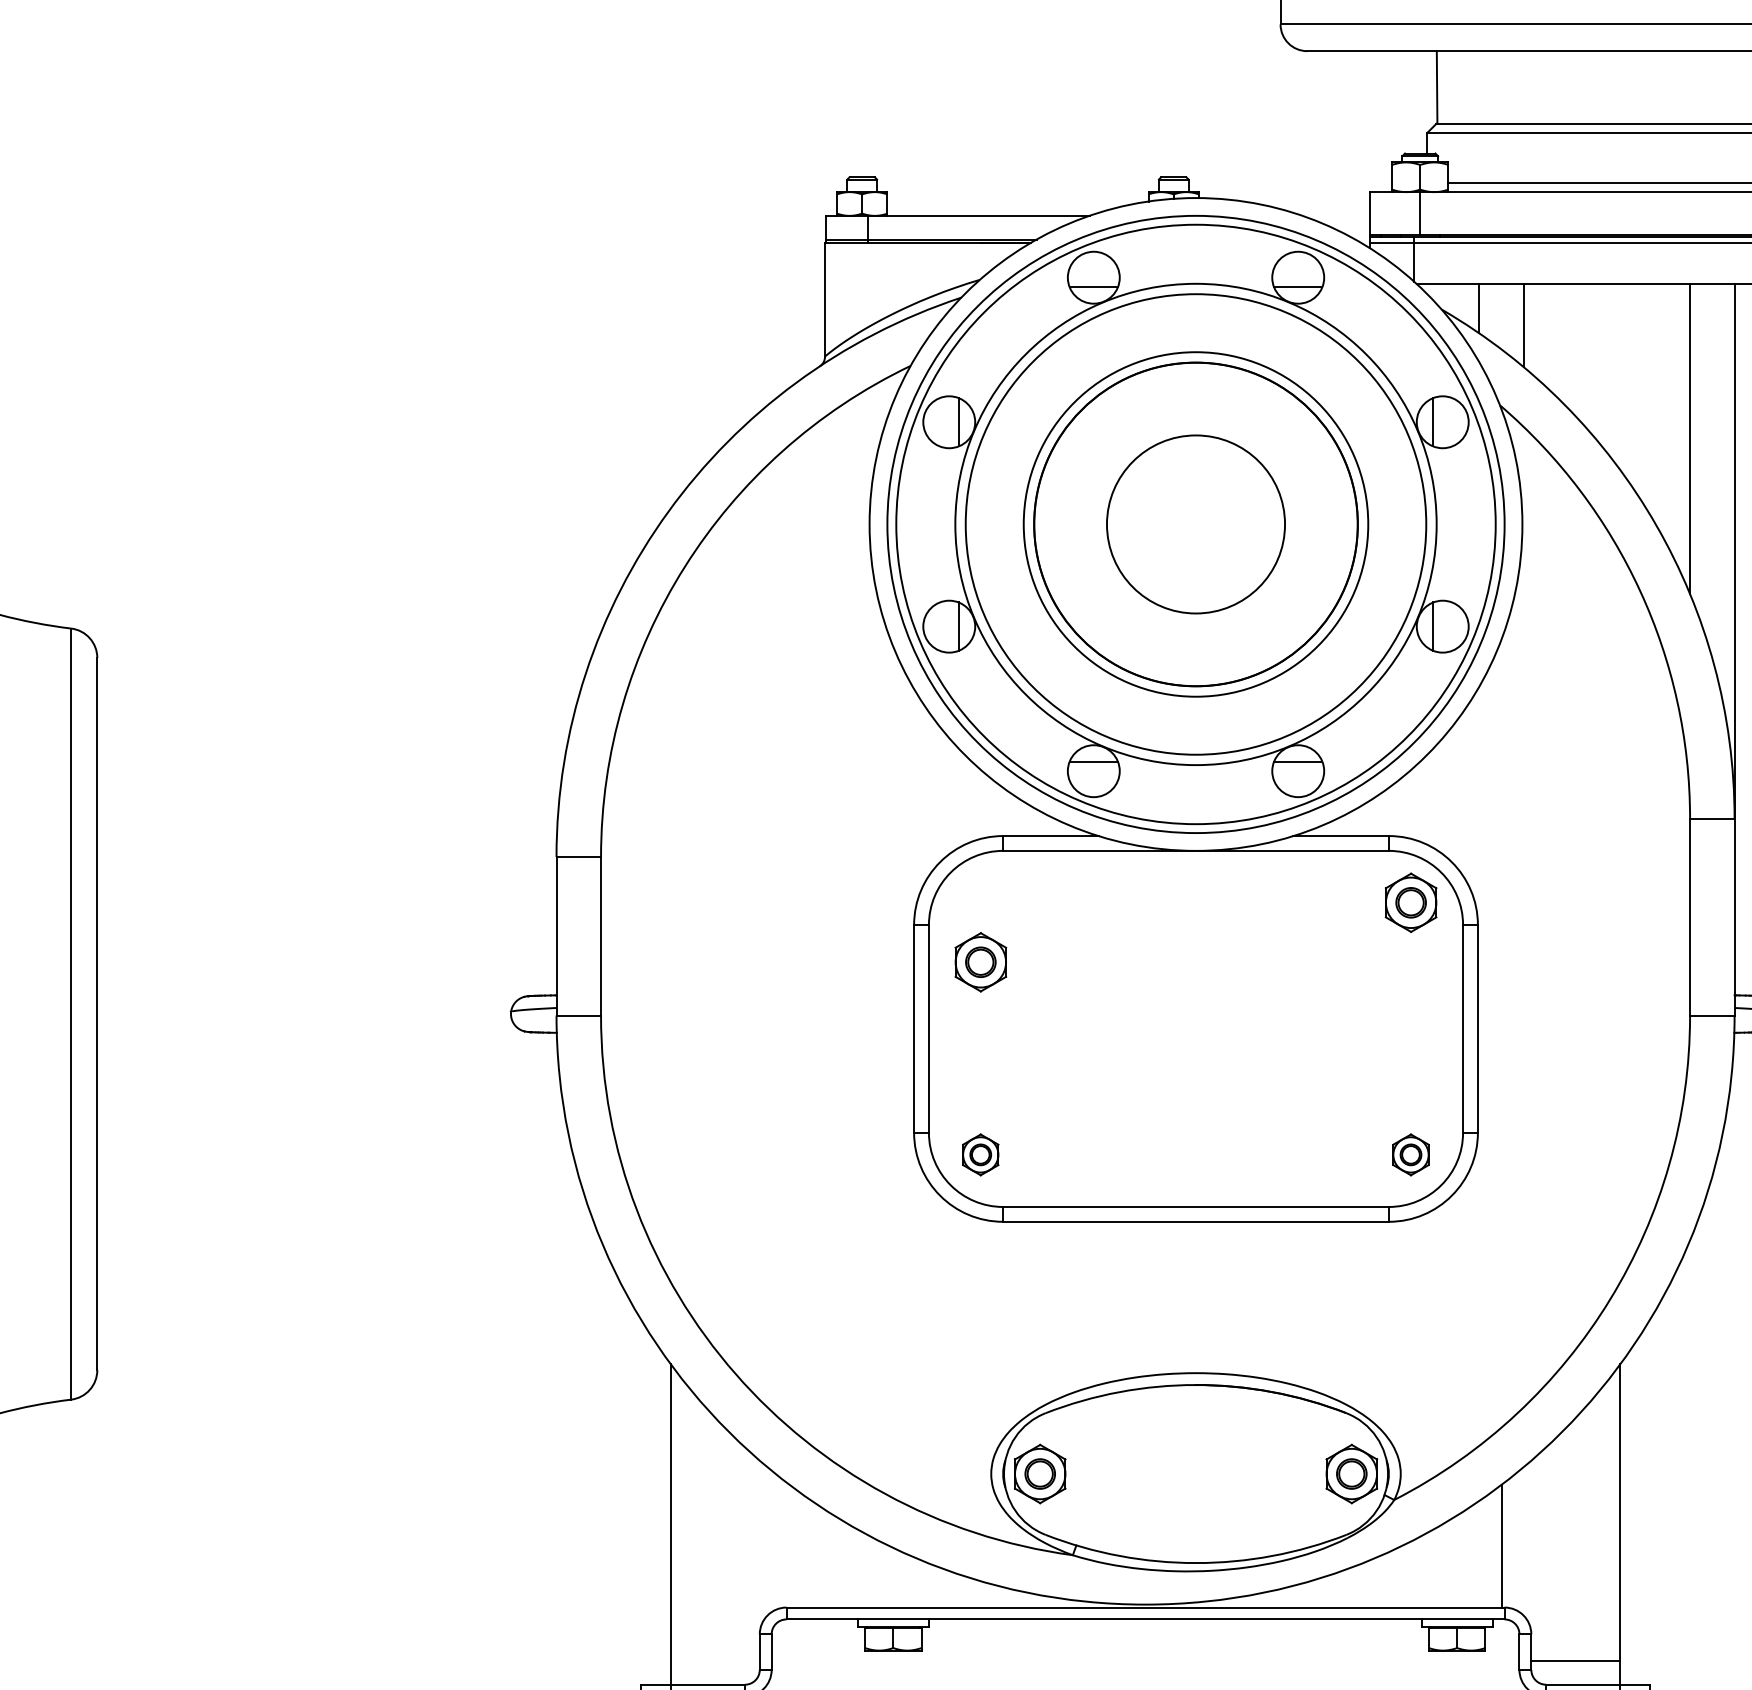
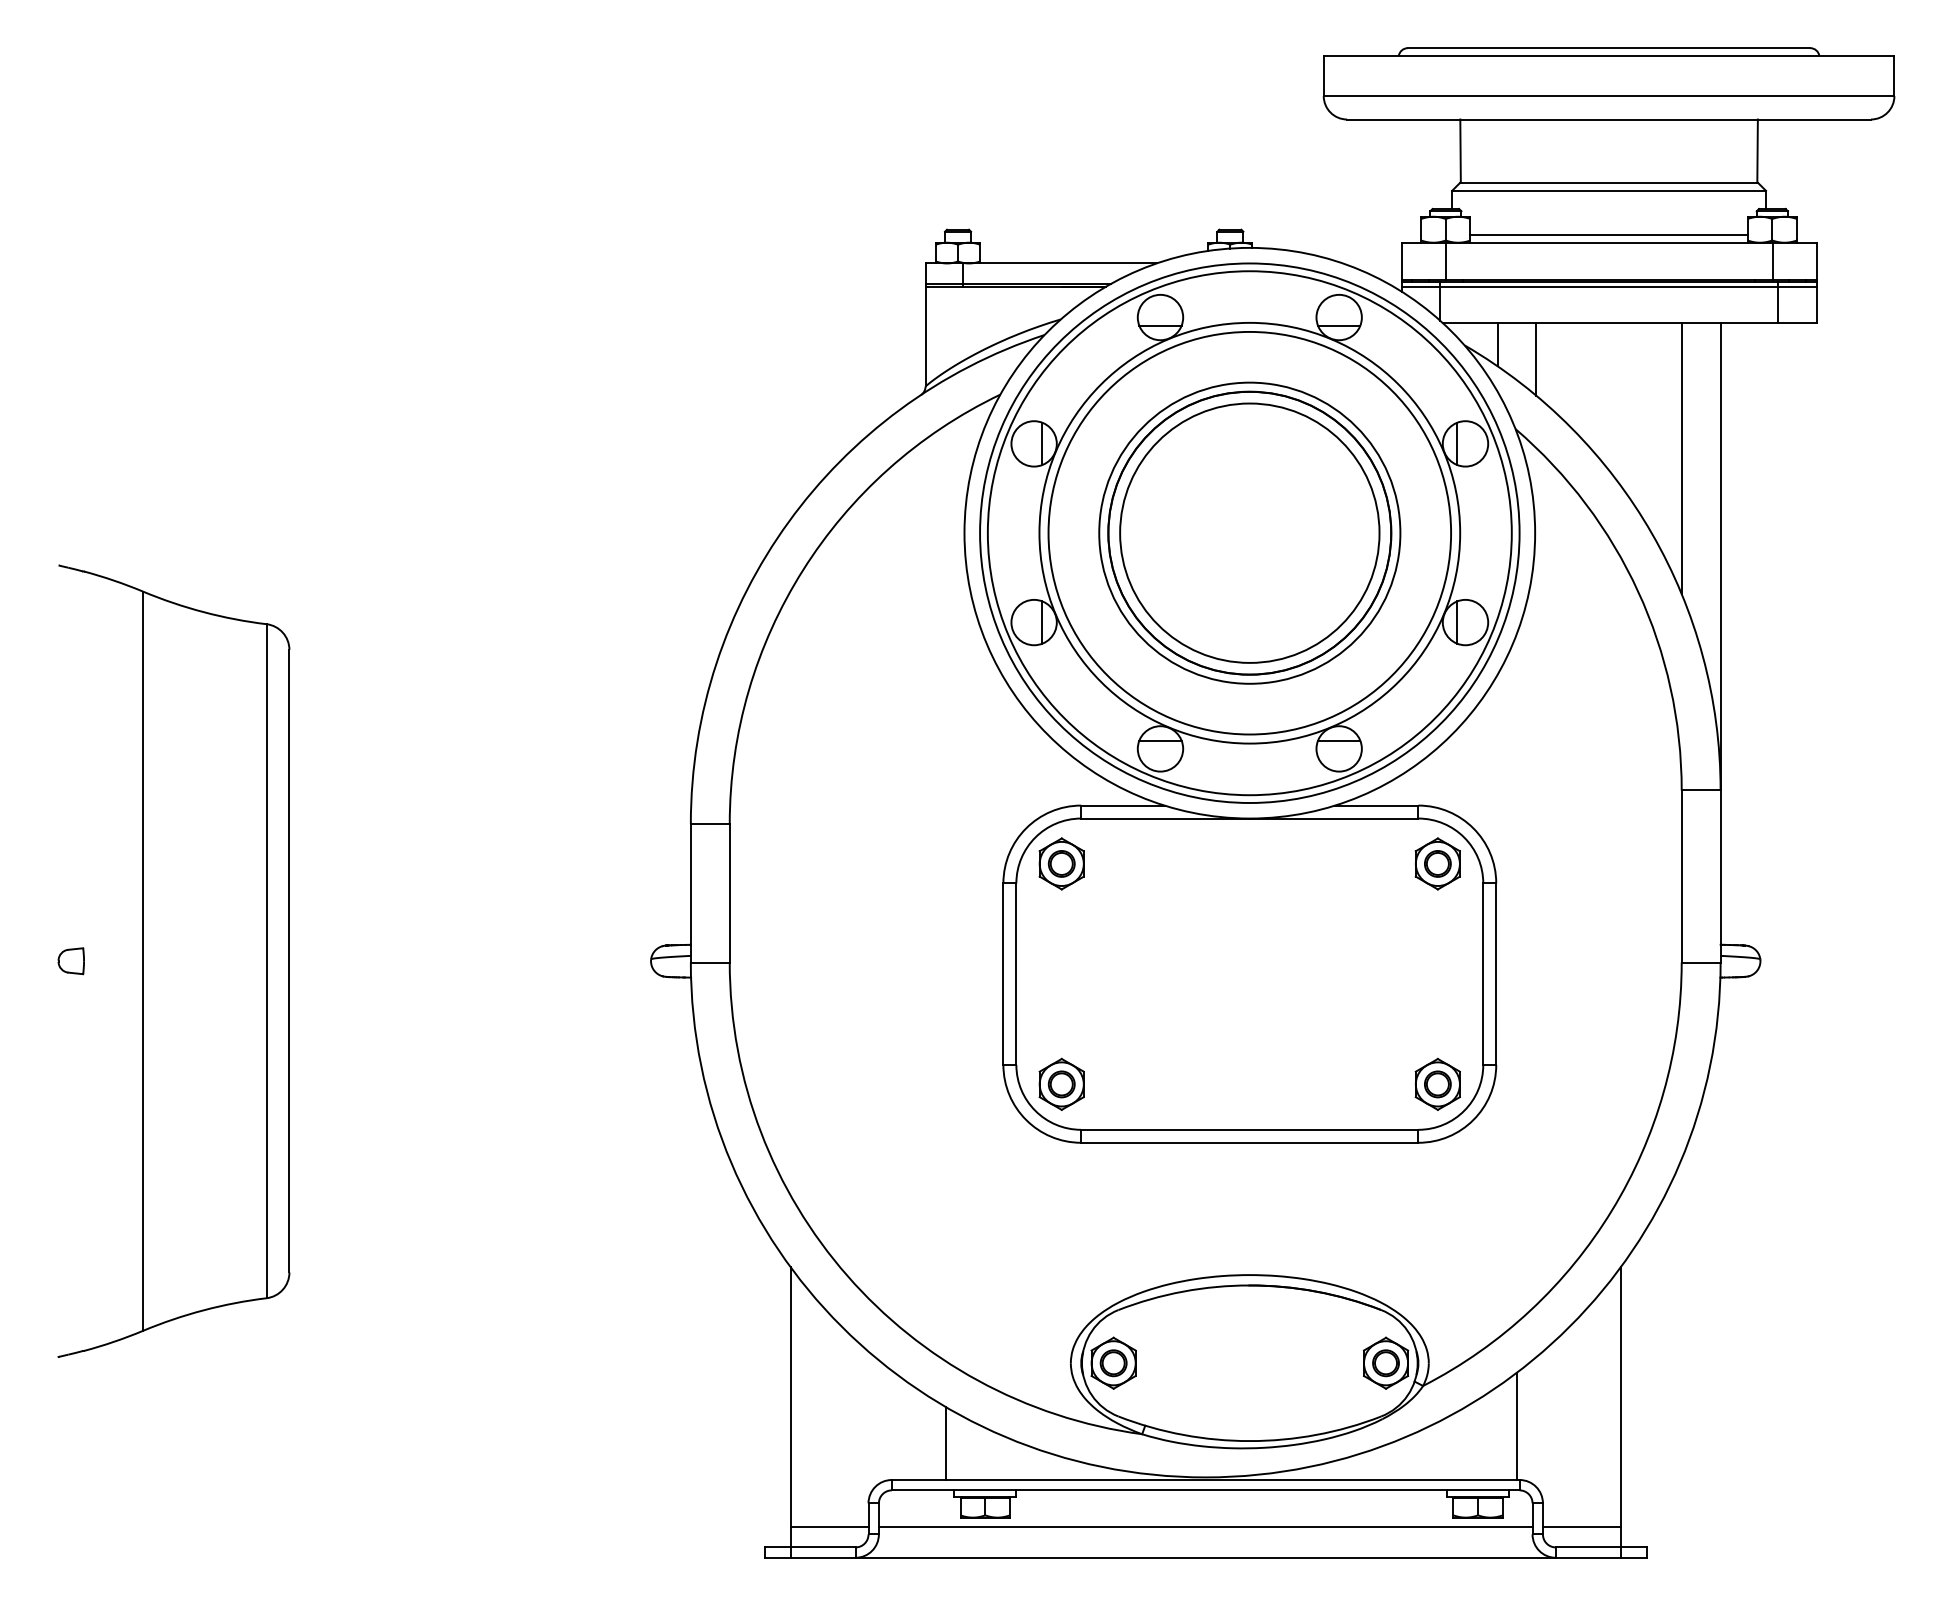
circle: (1195, 523) -> (1249, 532), size x1.67
part: (980, 961) -> (1061, 863), moved
part: (980, 1153) -> (1061, 1083), size x1.43
part: (1410, 1153) -> (1437, 1083), size x1.43
line: (849, 1565) -> (946, 1443), added
line: (715, 1660) -> (829, 1526), added
line: (1145, 1660) -> (1205, 1526), added

